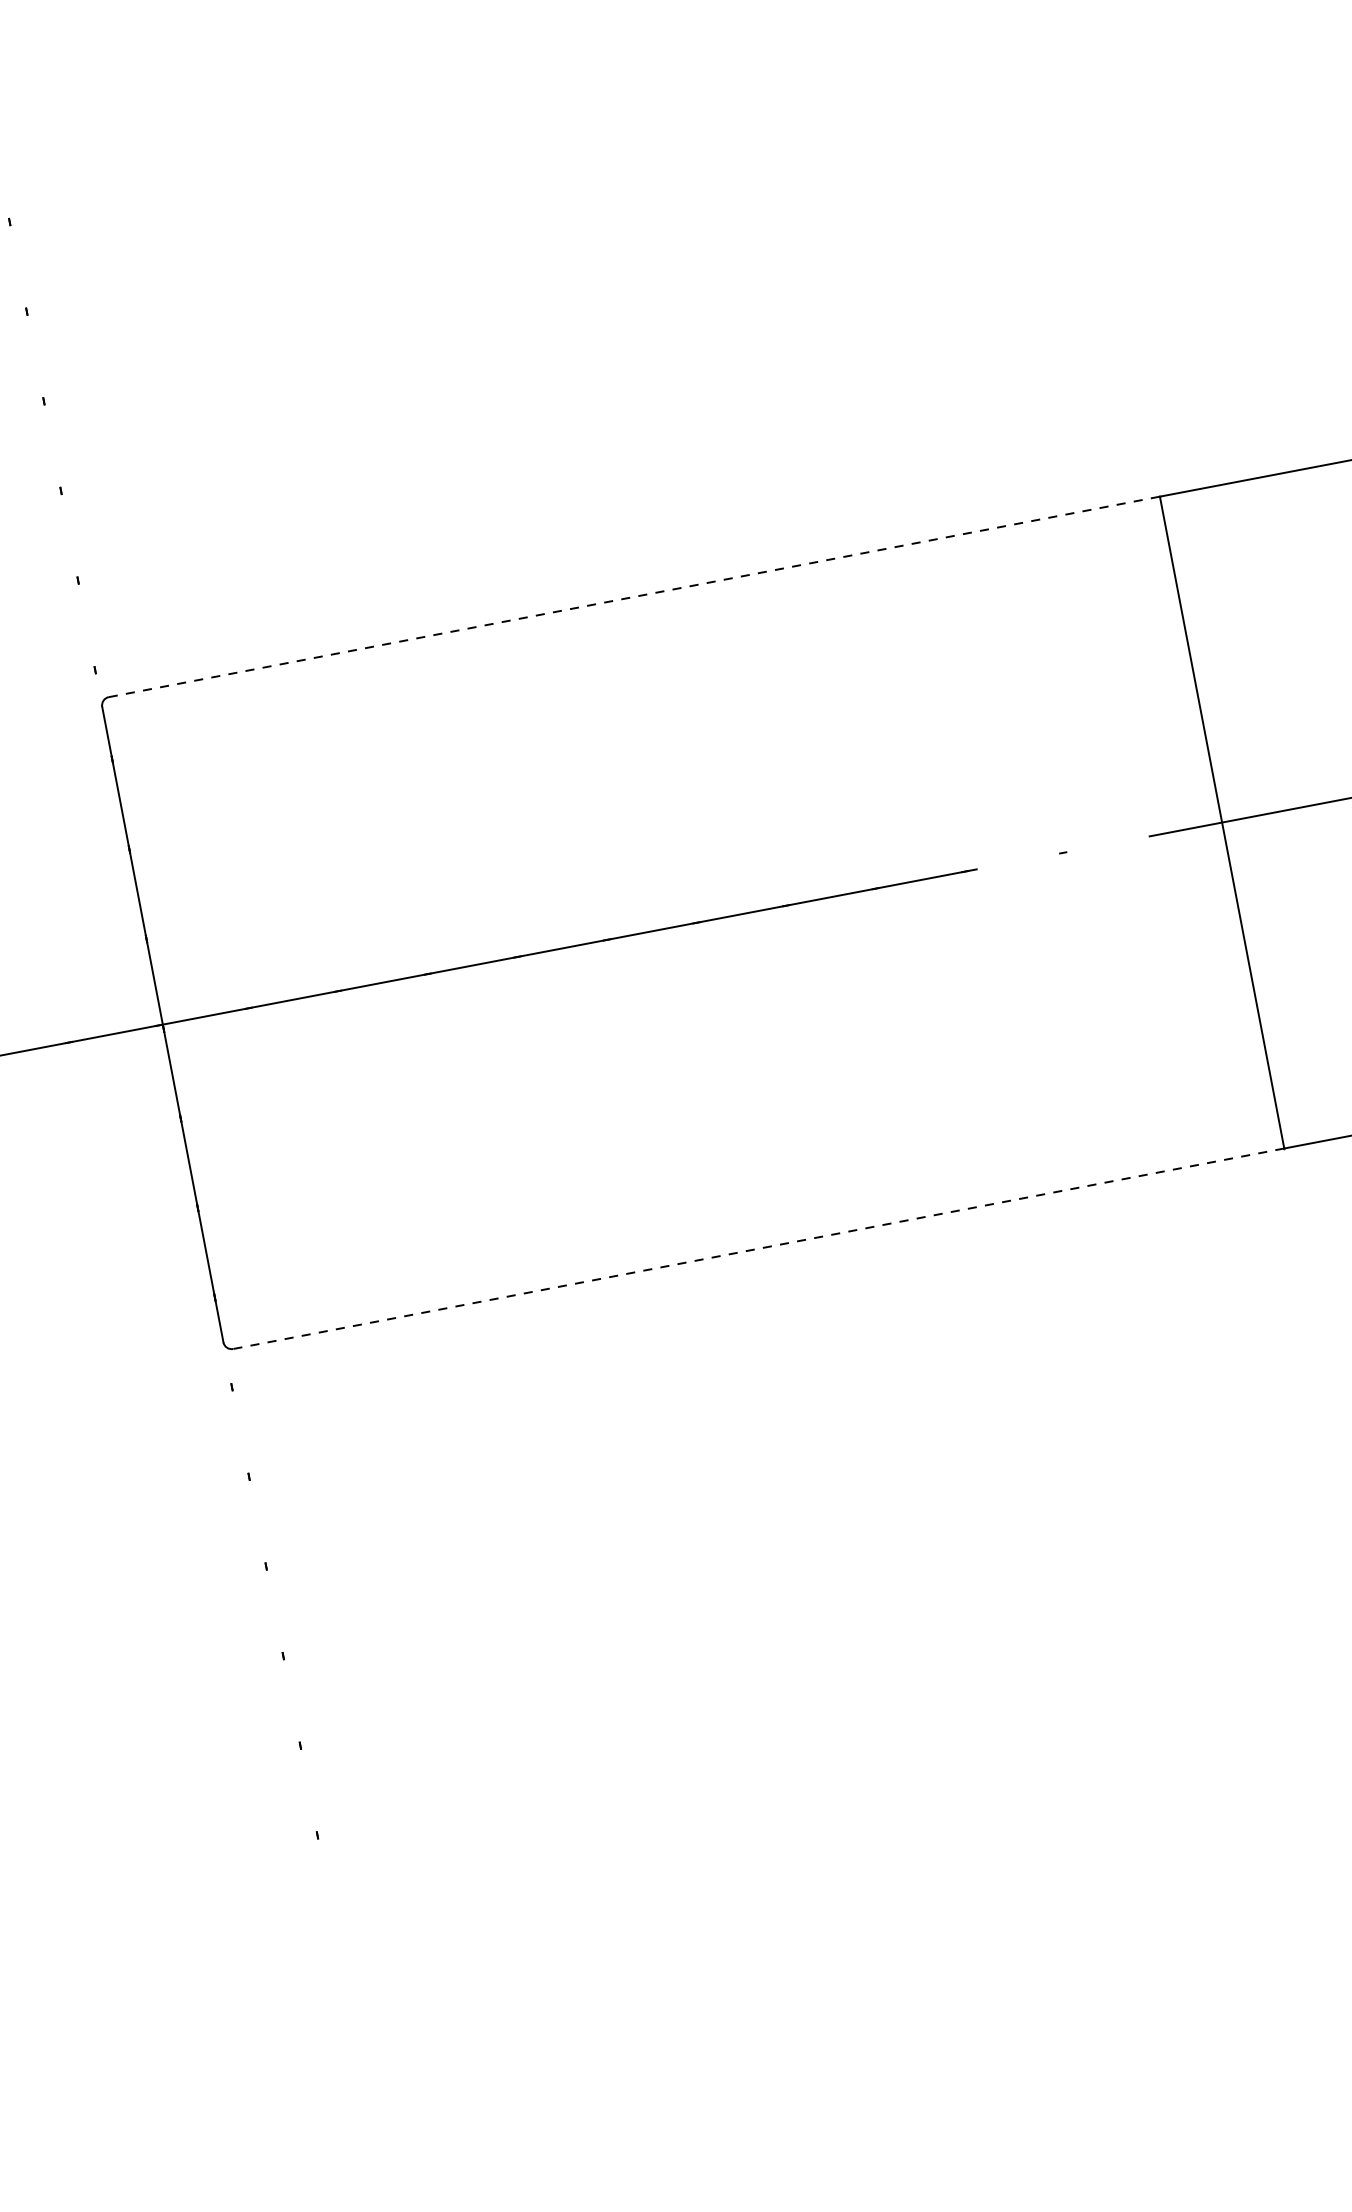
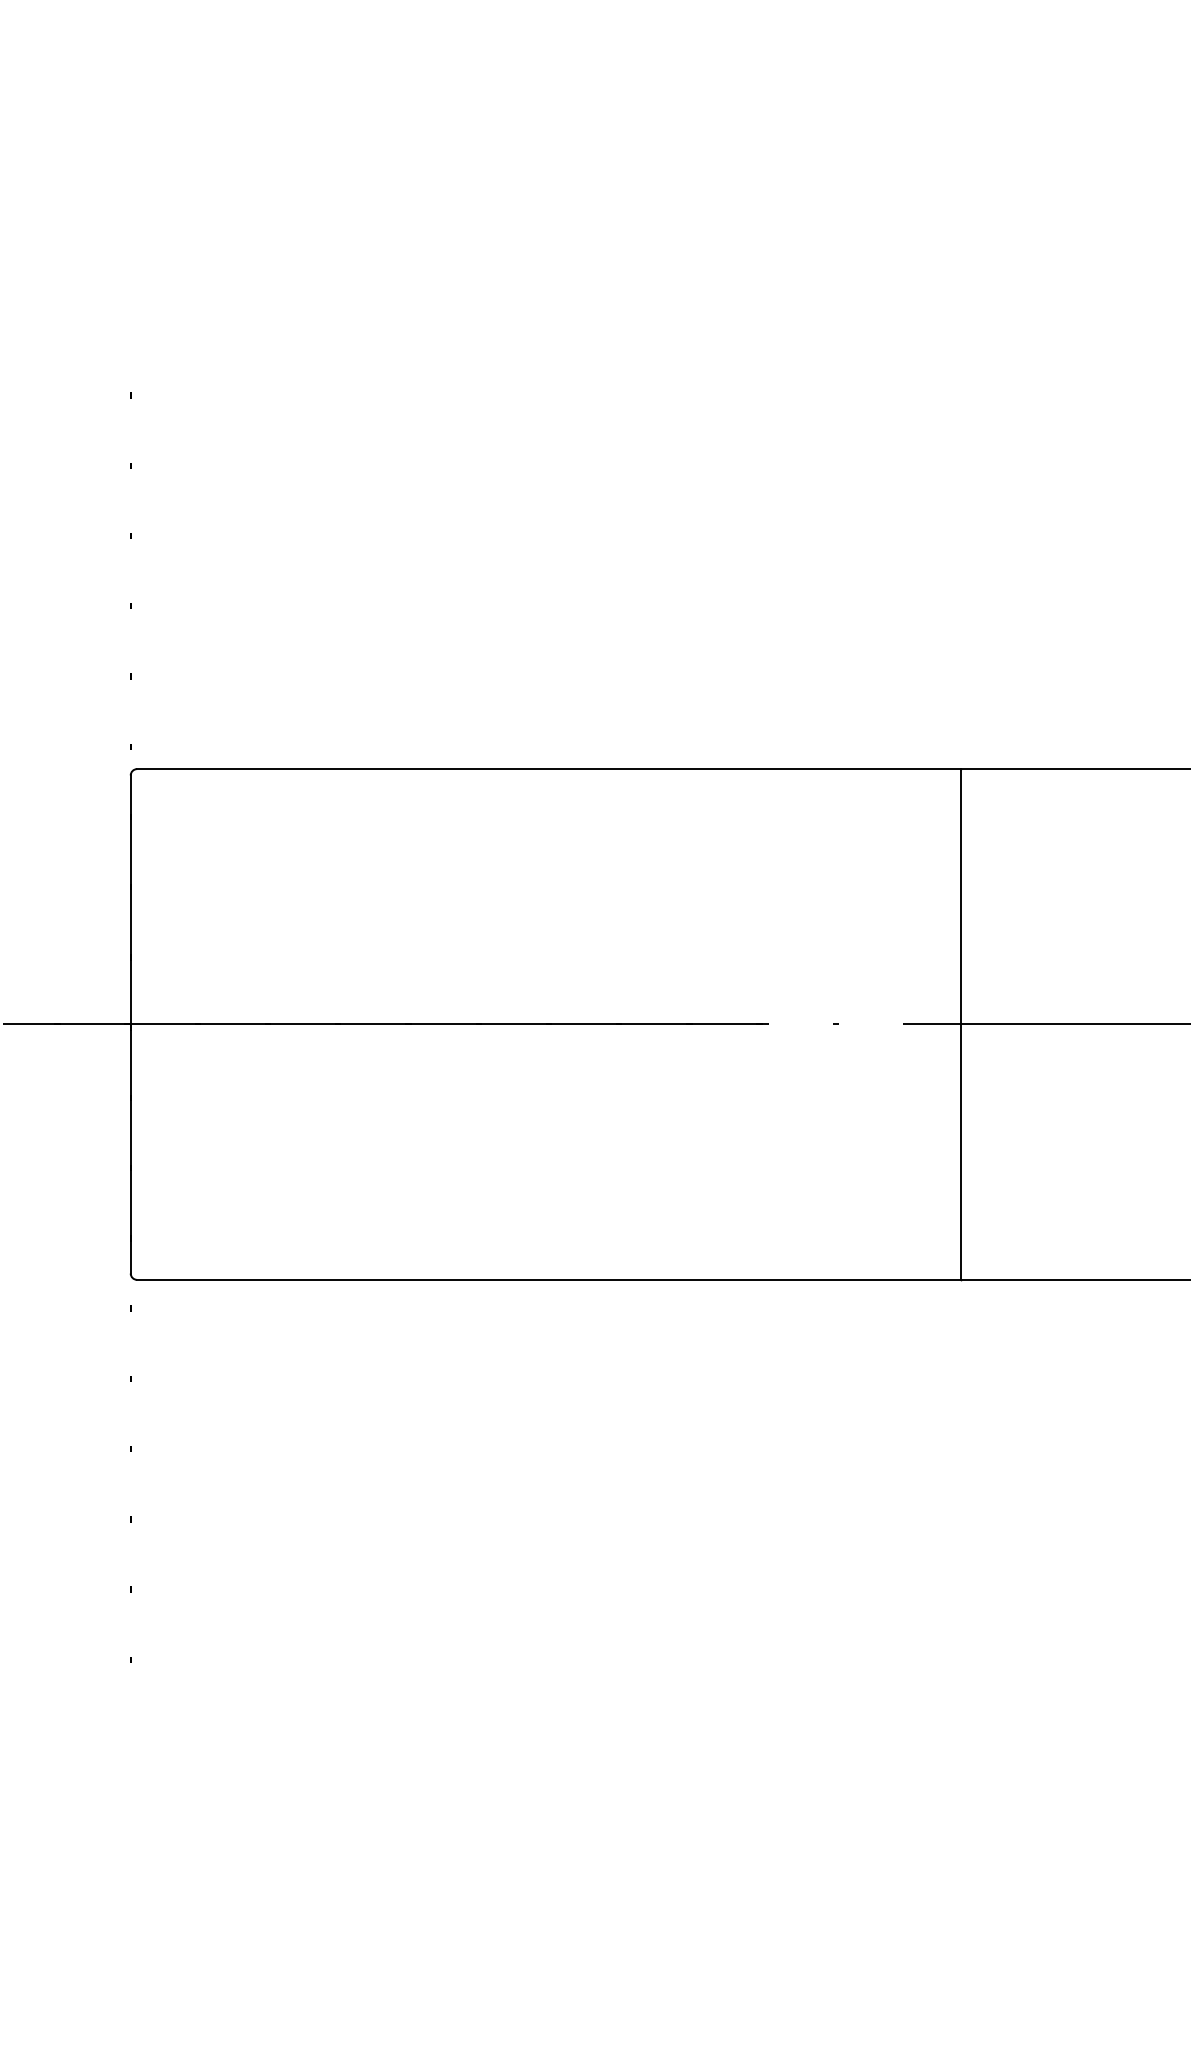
line: (633, 597) -> (548, 769), dashed -> solid
line: (758, 1248) -> (548, 1279), dashed -> solid

